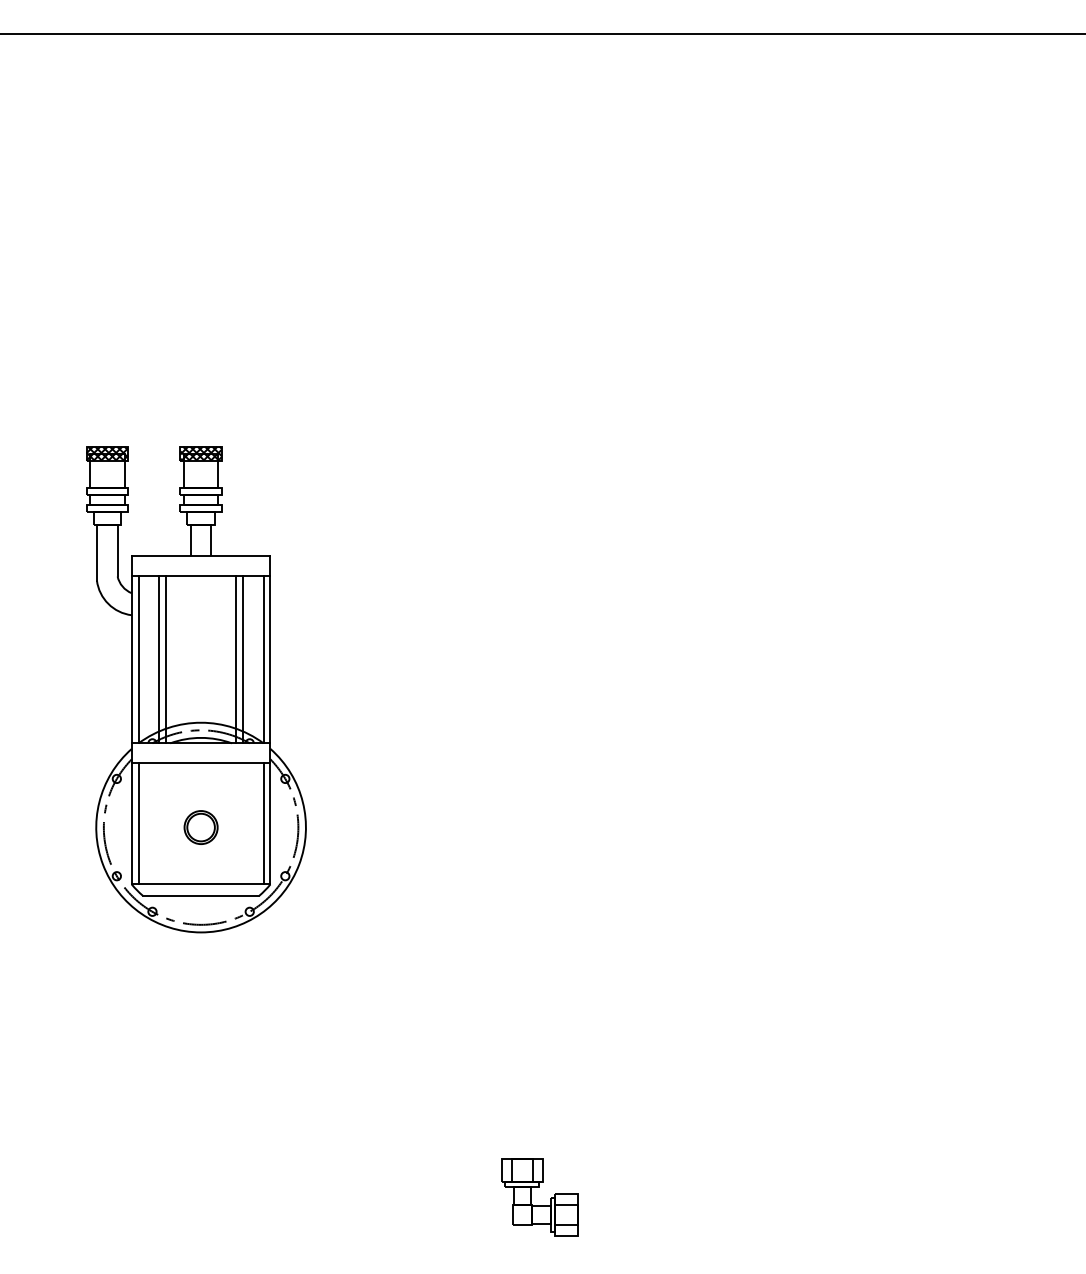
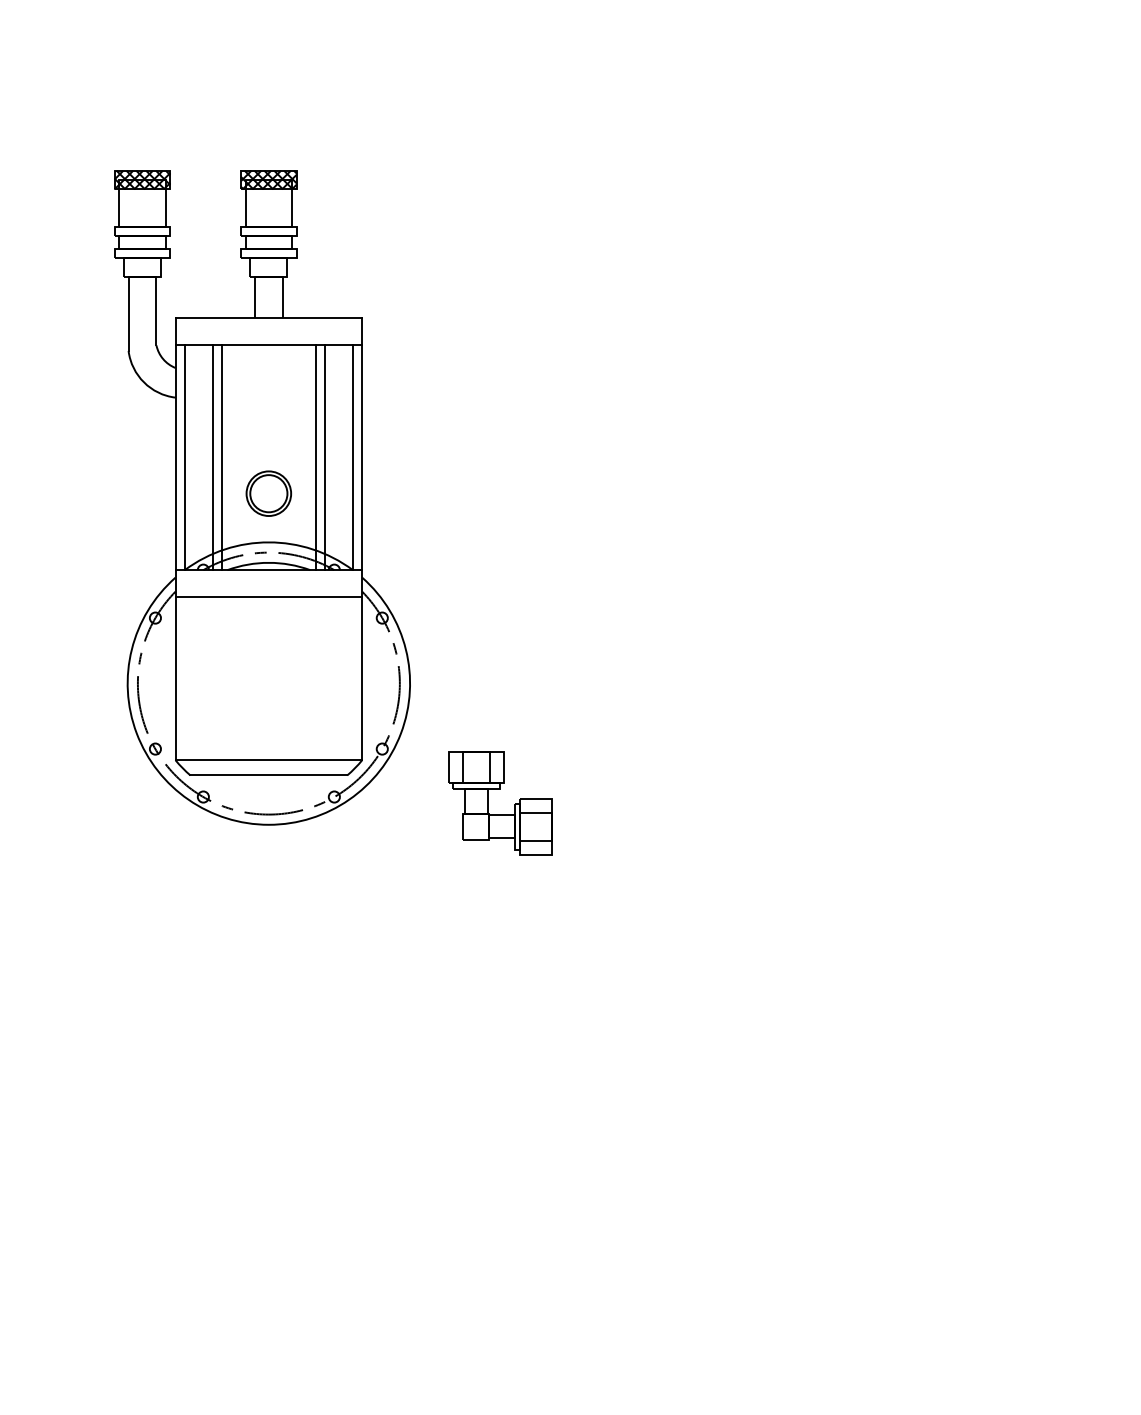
line: (138, 823) -> (184, 678), removed
line: (263, 823) -> (352, 678), removed
part: (200, 827) -> (268, 493), moved
part: (531, 1197) -> (488, 803), moved

